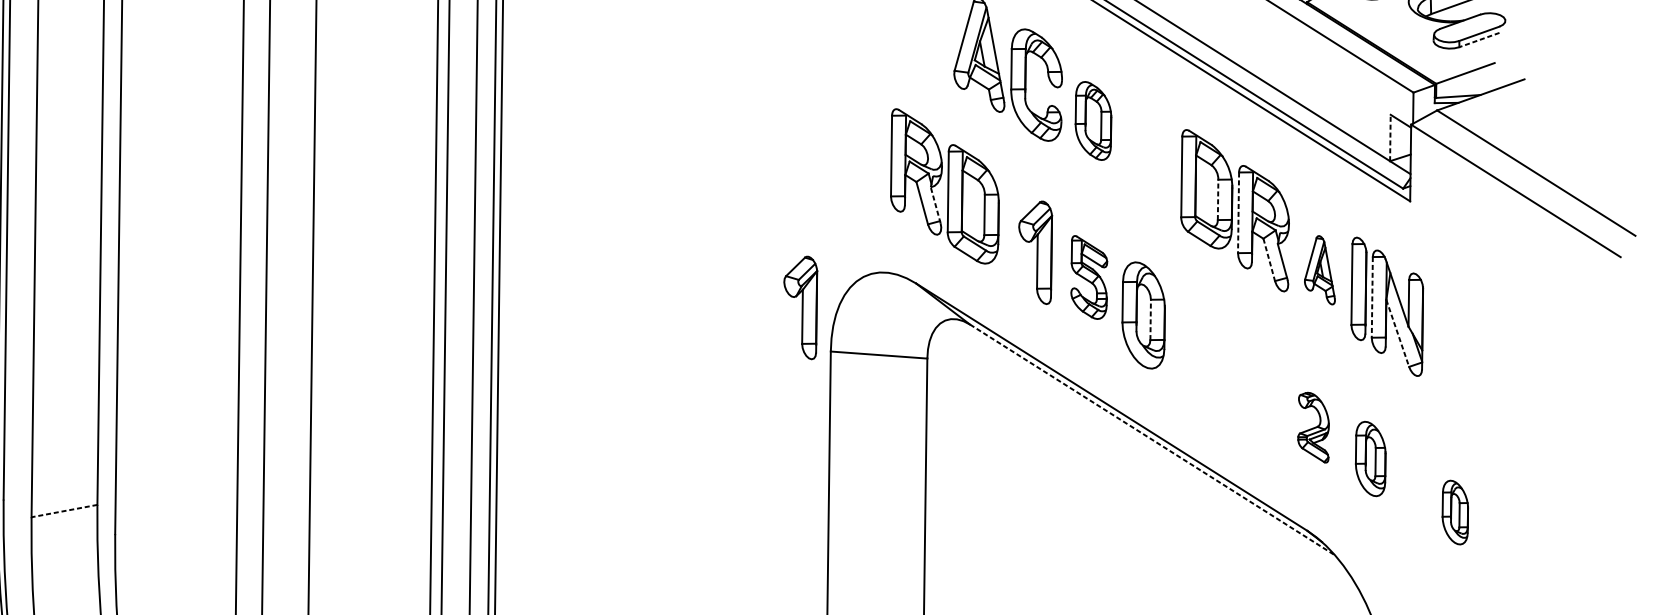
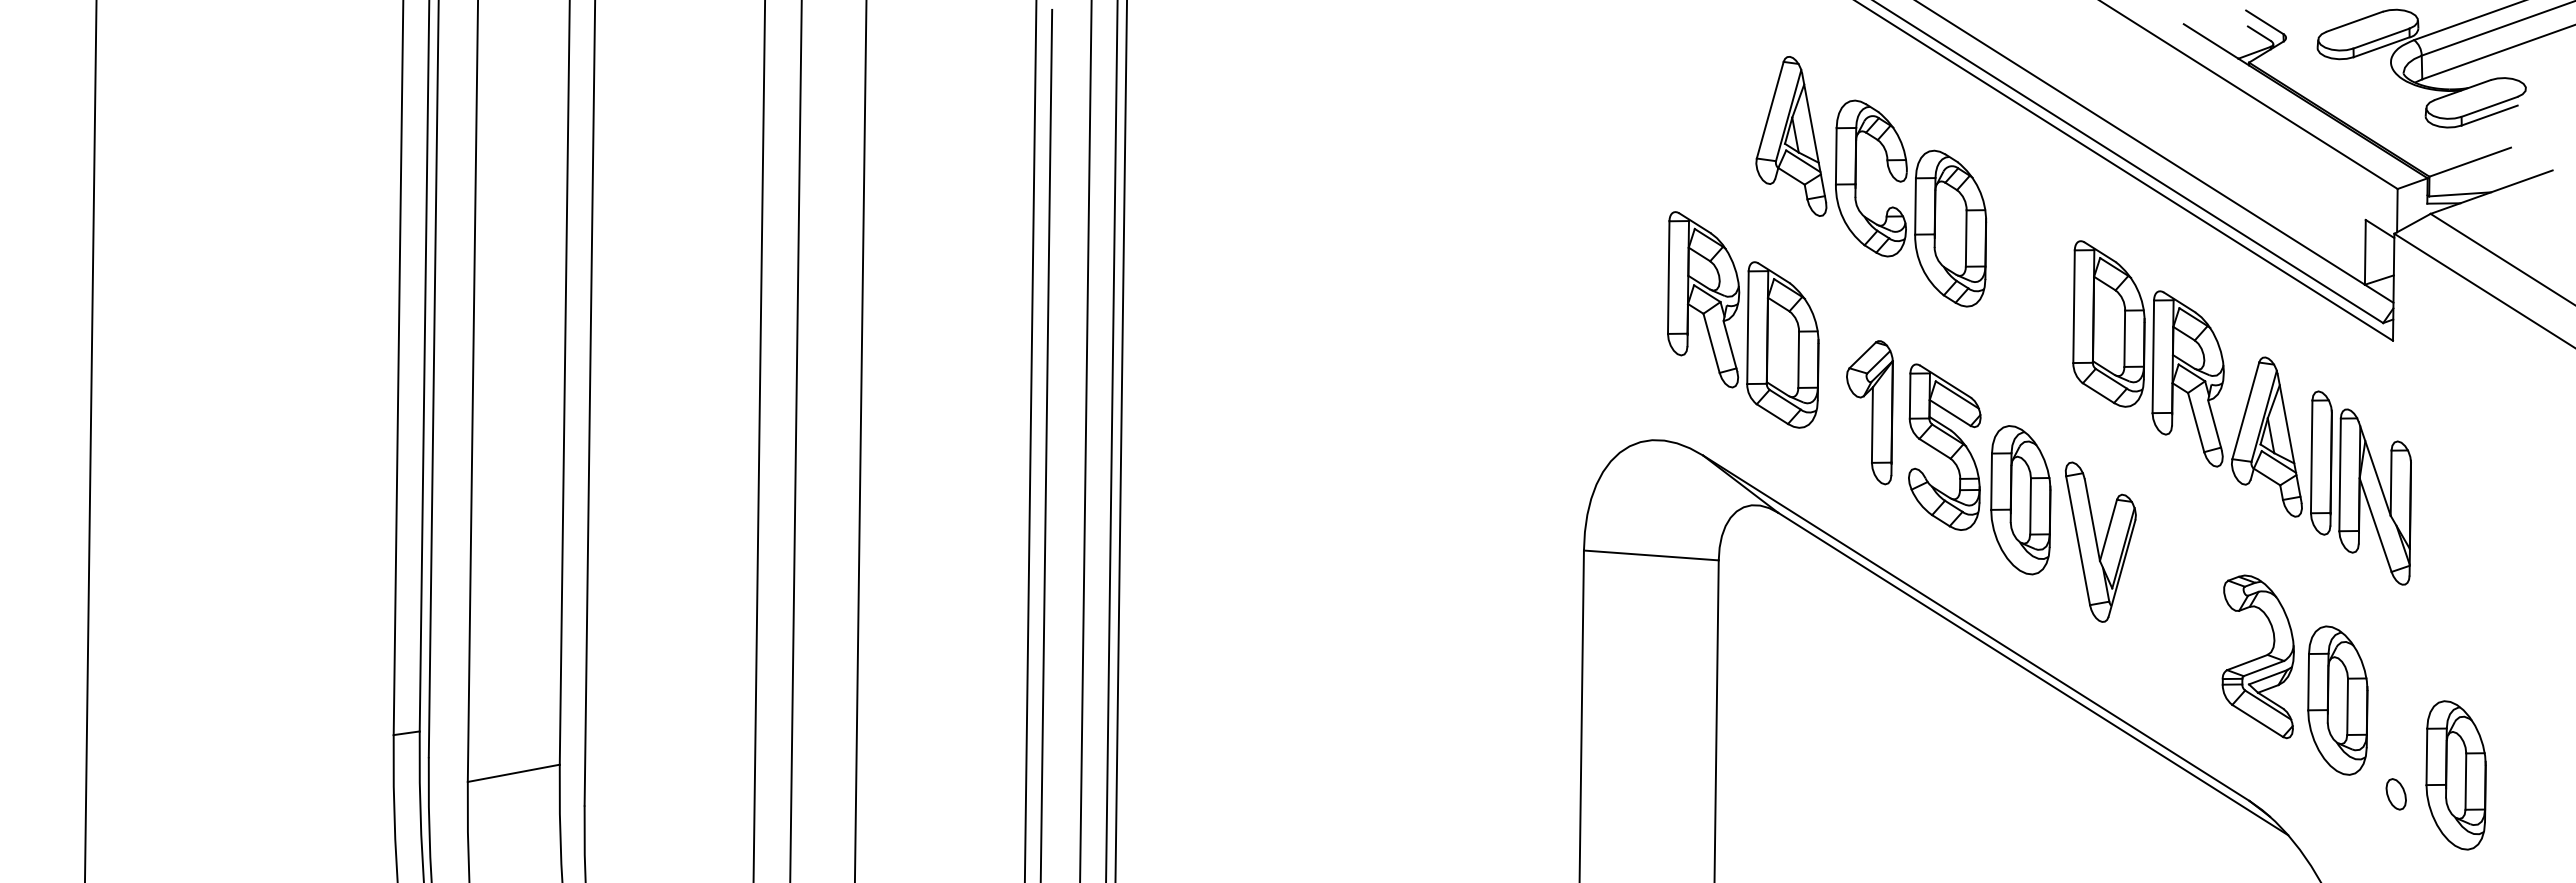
line: (1479, 40) -> (2489, 115), dashed -> solid
part: (1093, 120) -> (1950, 228), size x1.43
line: (1390, 137) -> (2365, 251), dashed -> solid
line: (1217, 199) -> (2124, 338), dashed -> solid
line: (935, 205) -> (1730, 346), dashed -> solid
line: (1238, 213) -> (2153, 357), dashed -> solid
line: (1269, 259) -> (2196, 422), dashed -> solid
part: (1319, 269) -> (2266, 436), size x1.67
part: (1089, 277) -> (1944, 446), size x1.43
line: (1372, 297) -> (2340, 475), dashed -> solid
part: (800, 307) -> (1541, 489), removed
line: (1150, 319) -> (2030, 505), dashed -> solid
line: (1397, 333) -> (2375, 525), dashed -> solid
part: (1200, 345) -> (2100, 541), added
part: (1313, 427) -> (2257, 656), size x1.67
line: (1152, 440) -> (2033, 674), dashed -> solid
part: (1370, 458) -> (2337, 700), size x1.43
line: (64, 511) -> (513, 773), dashed -> solid
part: (1454, 512) -> (2455, 775), size x1.67
part: (1411, 526) -> (2395, 794), added

